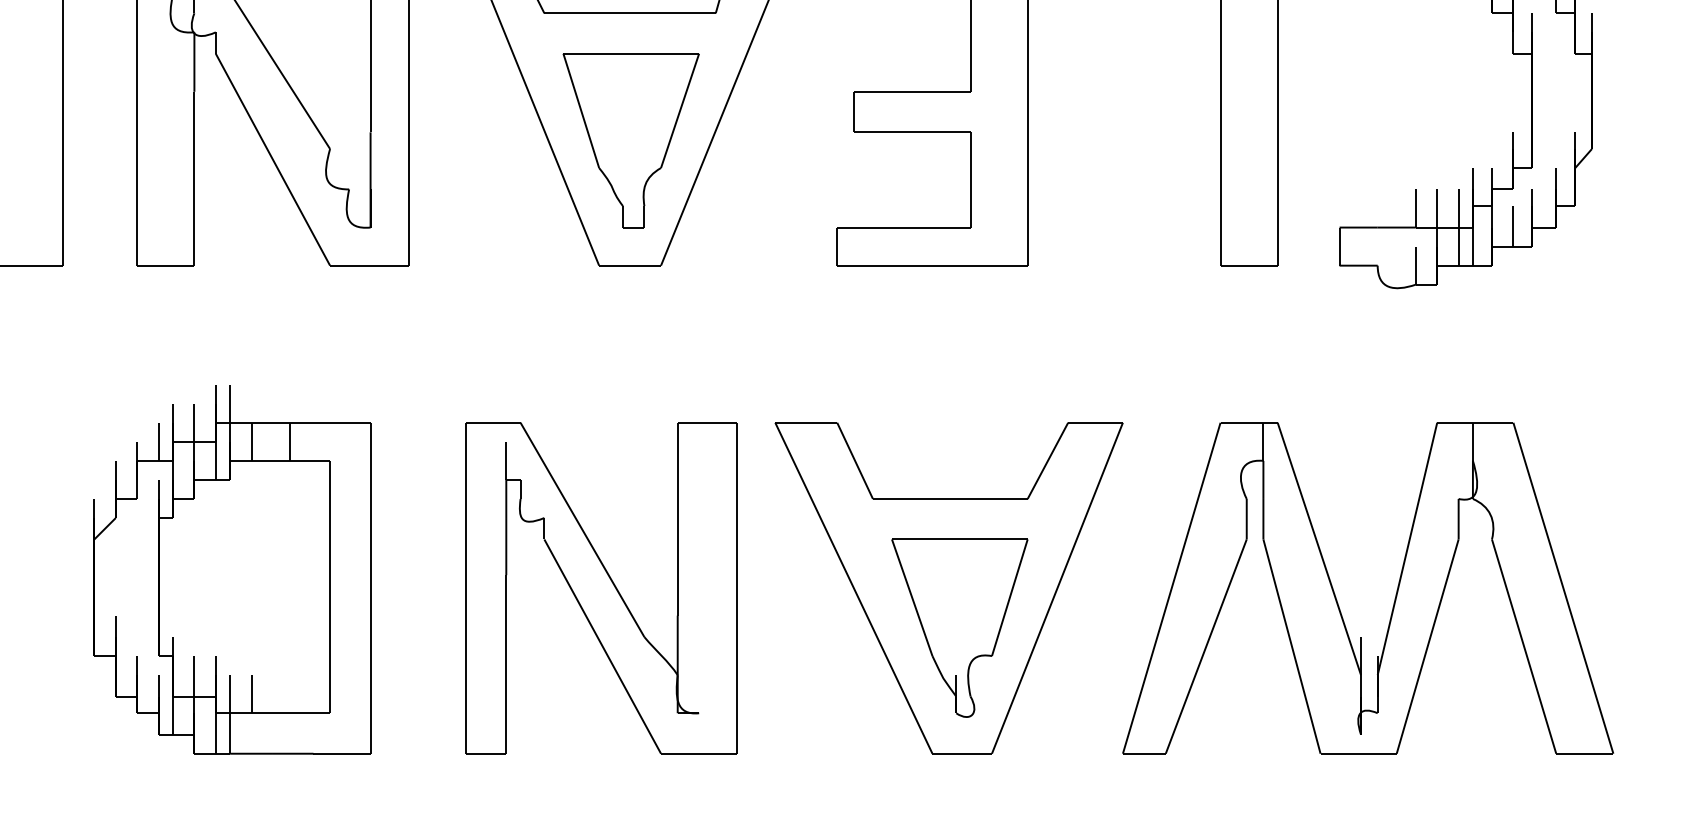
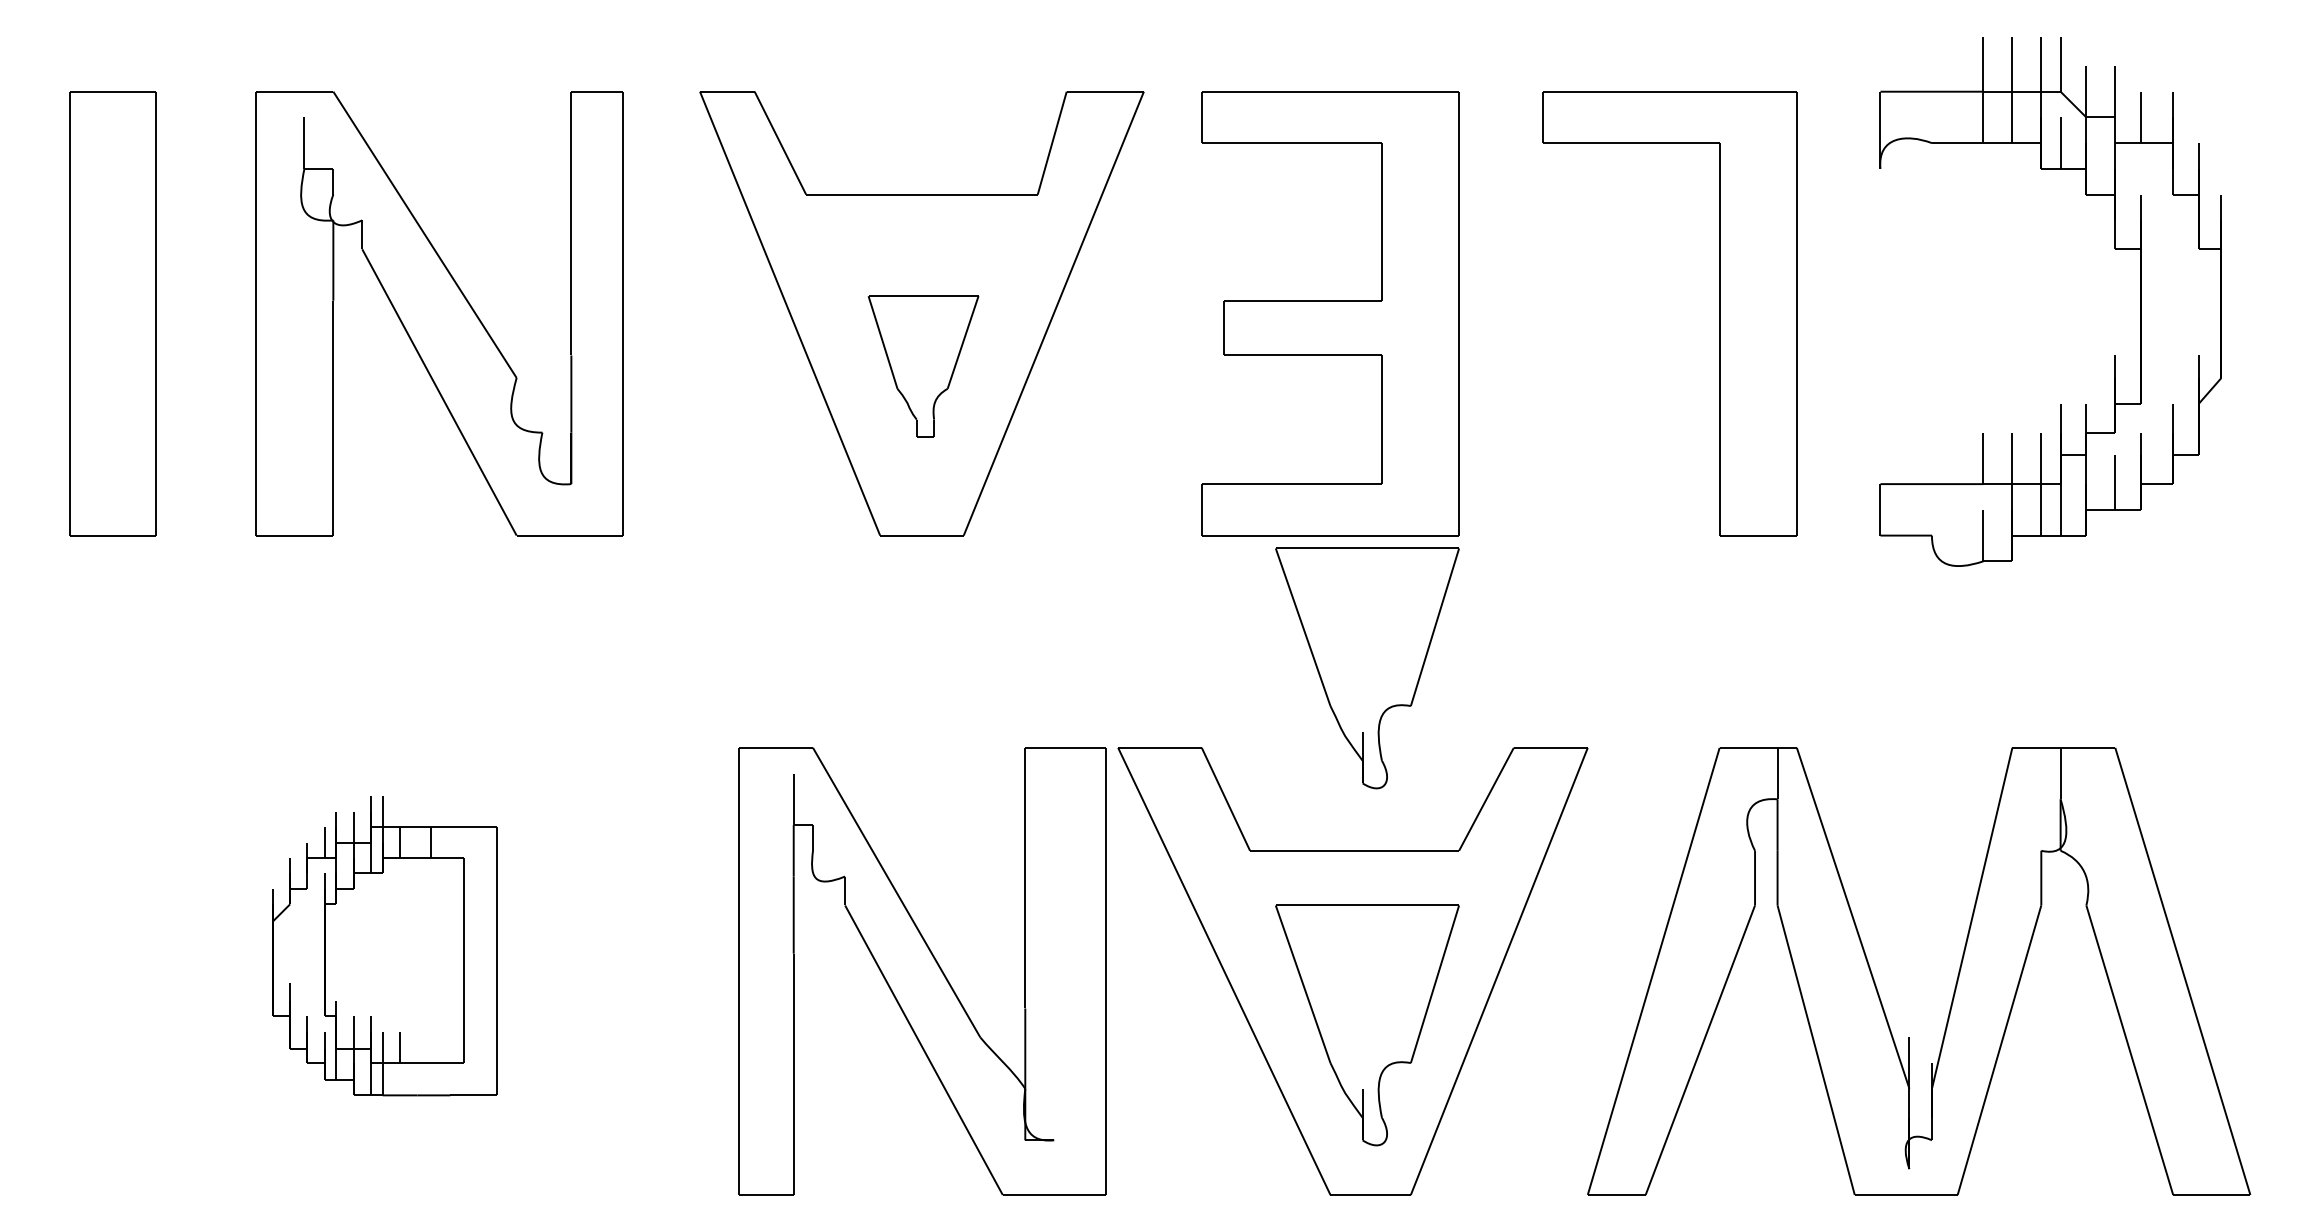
part: (631, 140) -> (923, 366), size x0.6
part: (959, 364) -> (1367, 668), added
part: (232, 569) -> (384, 945), size x0.6
part: (601, 588) -> (922, 971), moved

